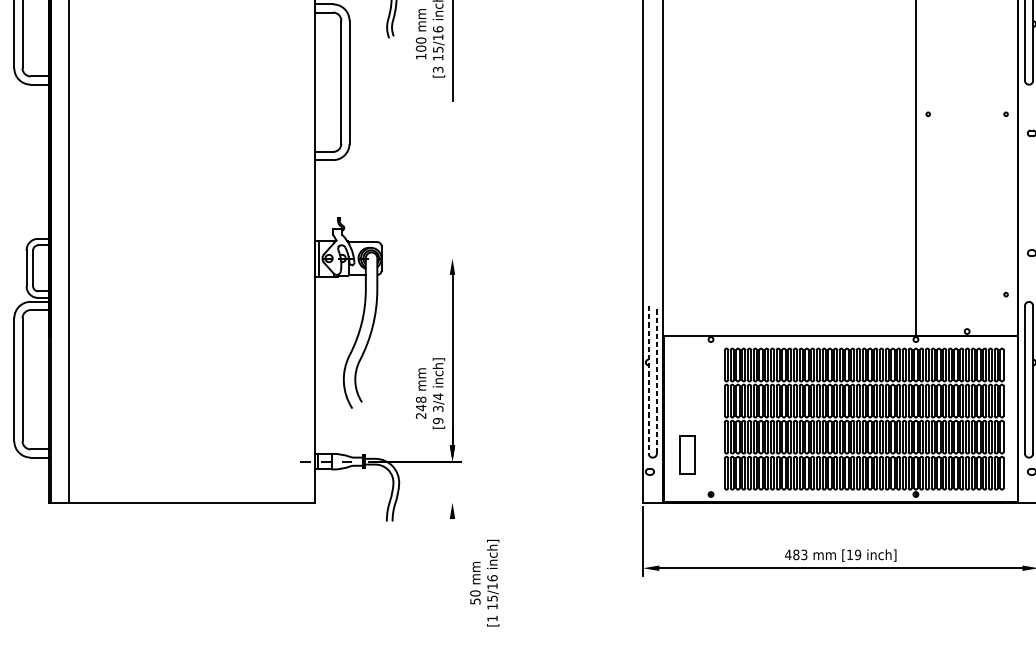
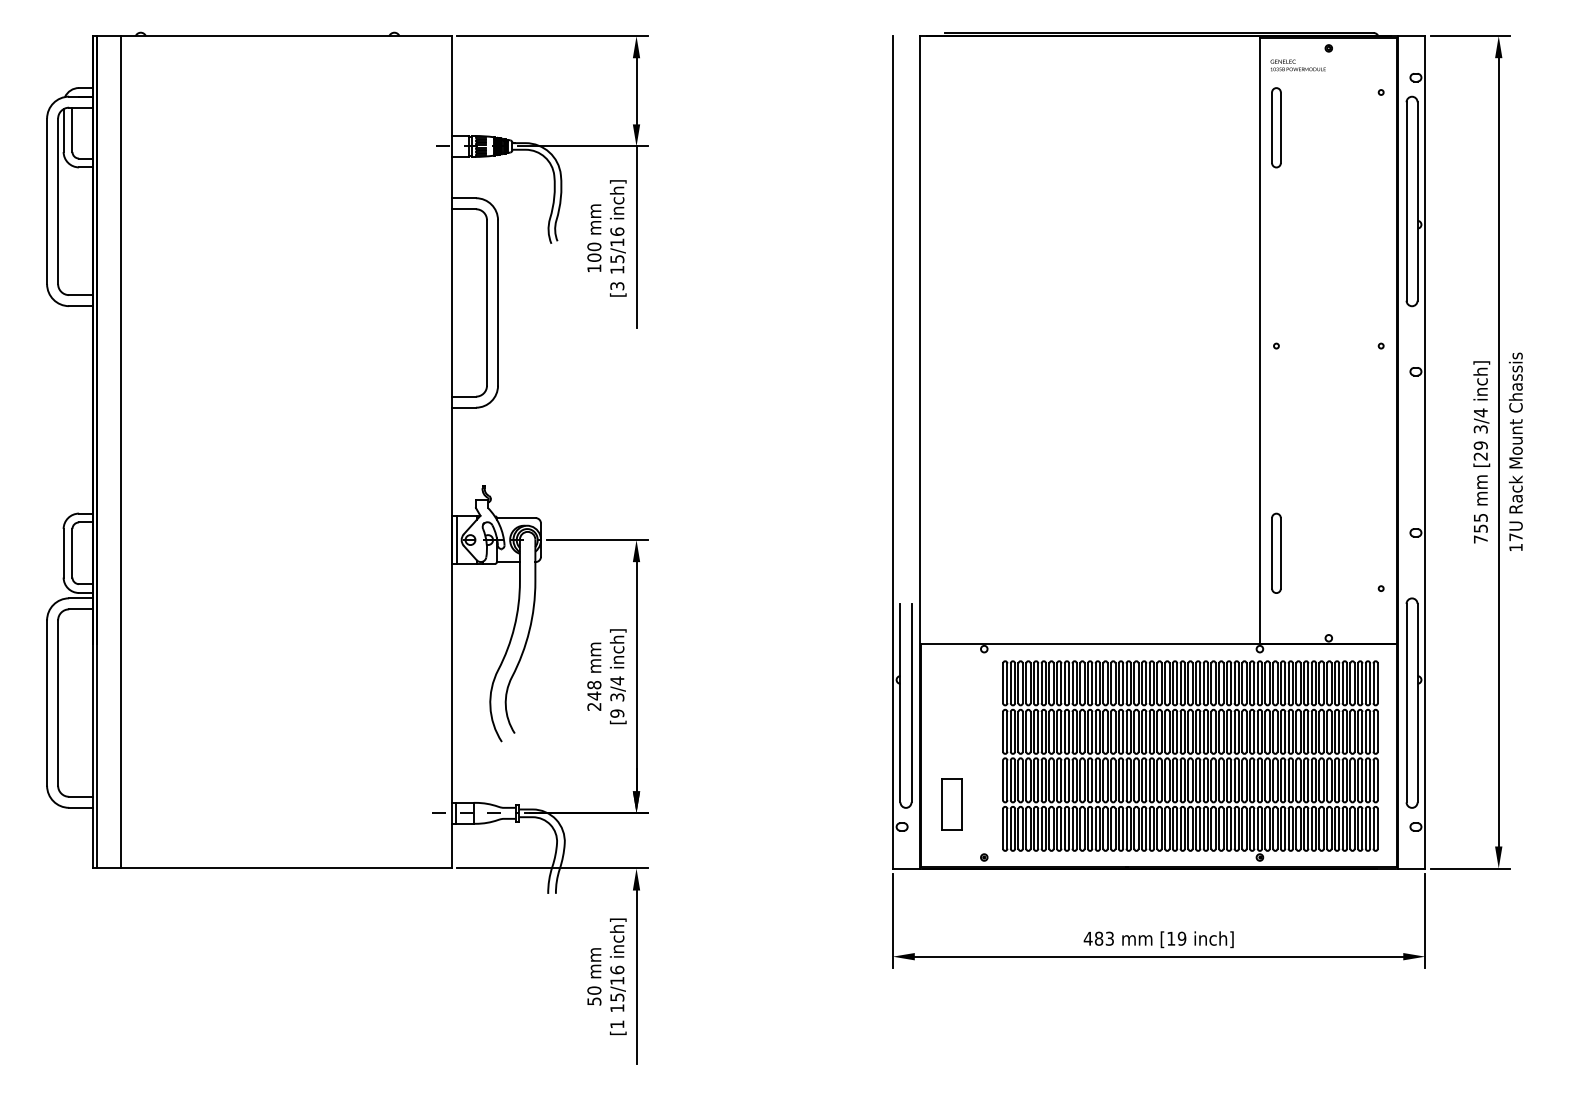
line: (422, 258) -> (596, 540), added
part: (928, 267) -> (1276, 552), added
line: (656, 379) -> (911, 702), dashed -> solid
line: (648, 380) -> (900, 703), dashed -> solid
text: (430, 393) -> (606, 676), moved
line: (390, 502) -> (552, 868), added
text: (484, 582) -> (606, 976), moved
line: (452, 583) -> (636, 977), added

